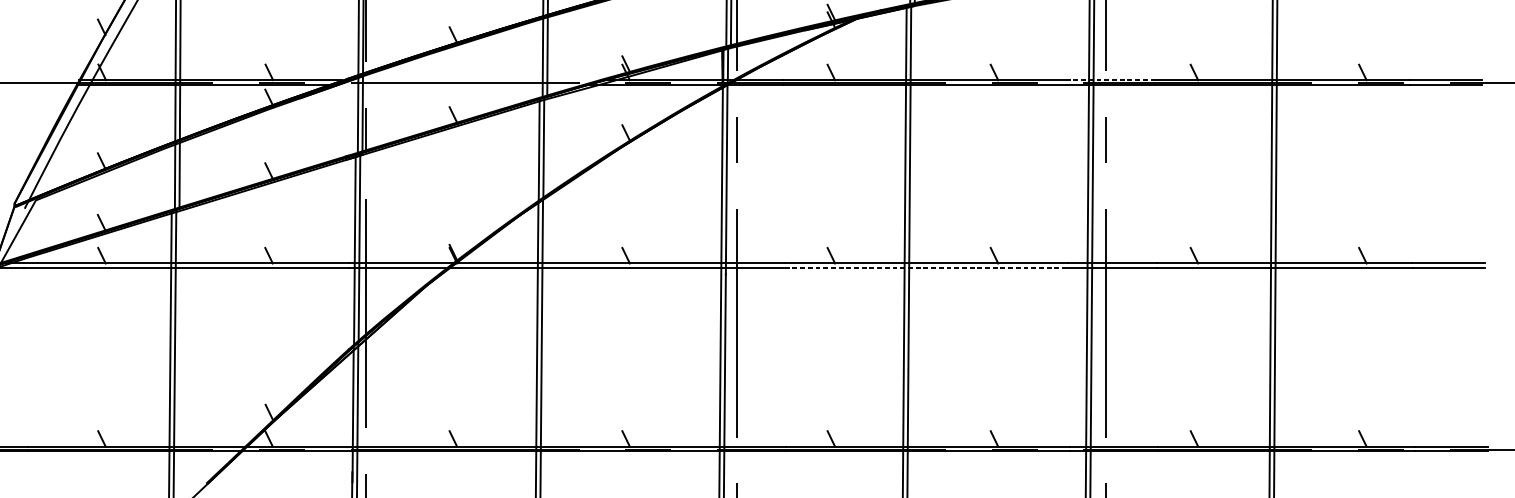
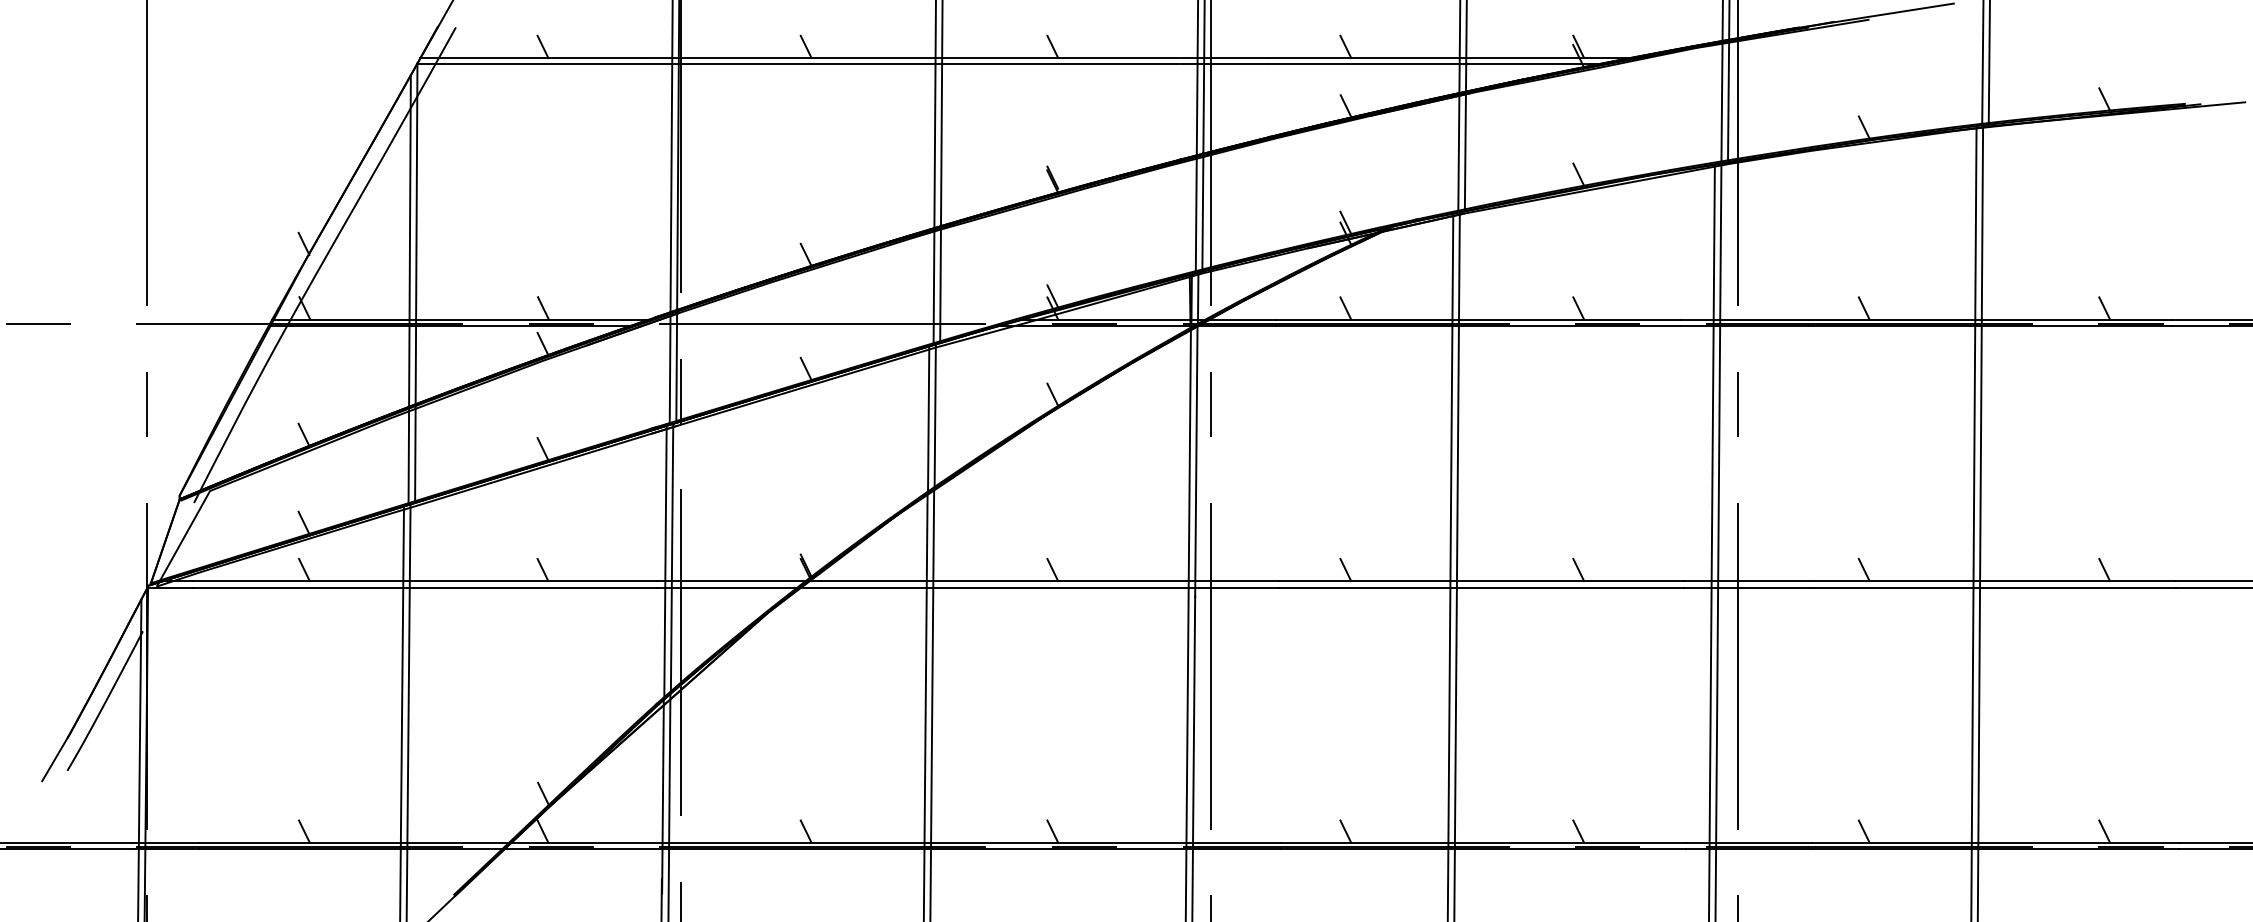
line: (1110, 80) -> (1744, 319), dashed -> solid
line: (926, 267) -> (1481, 587), dashed -> solid

